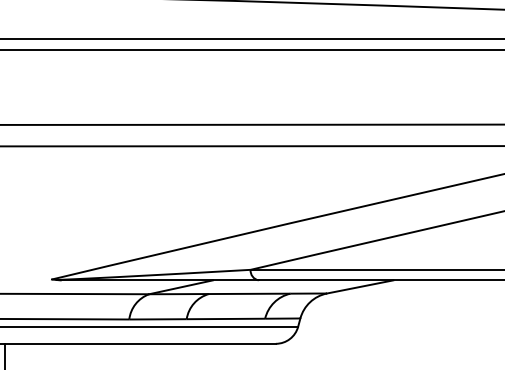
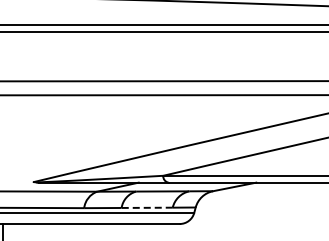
line: (224, 318) -> (146, 207), solid -> dashed

